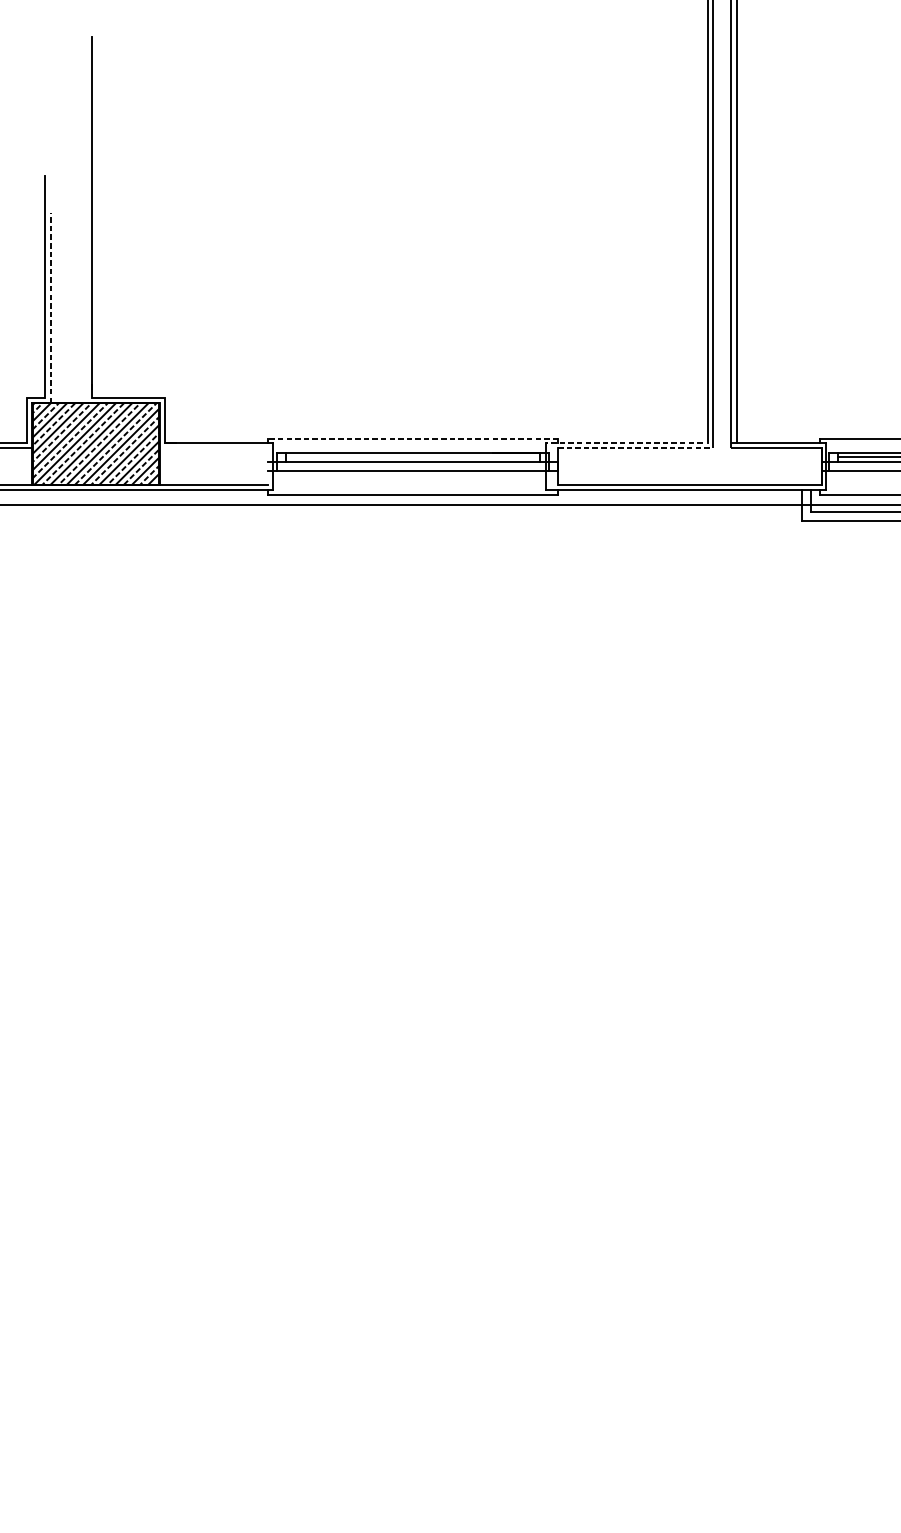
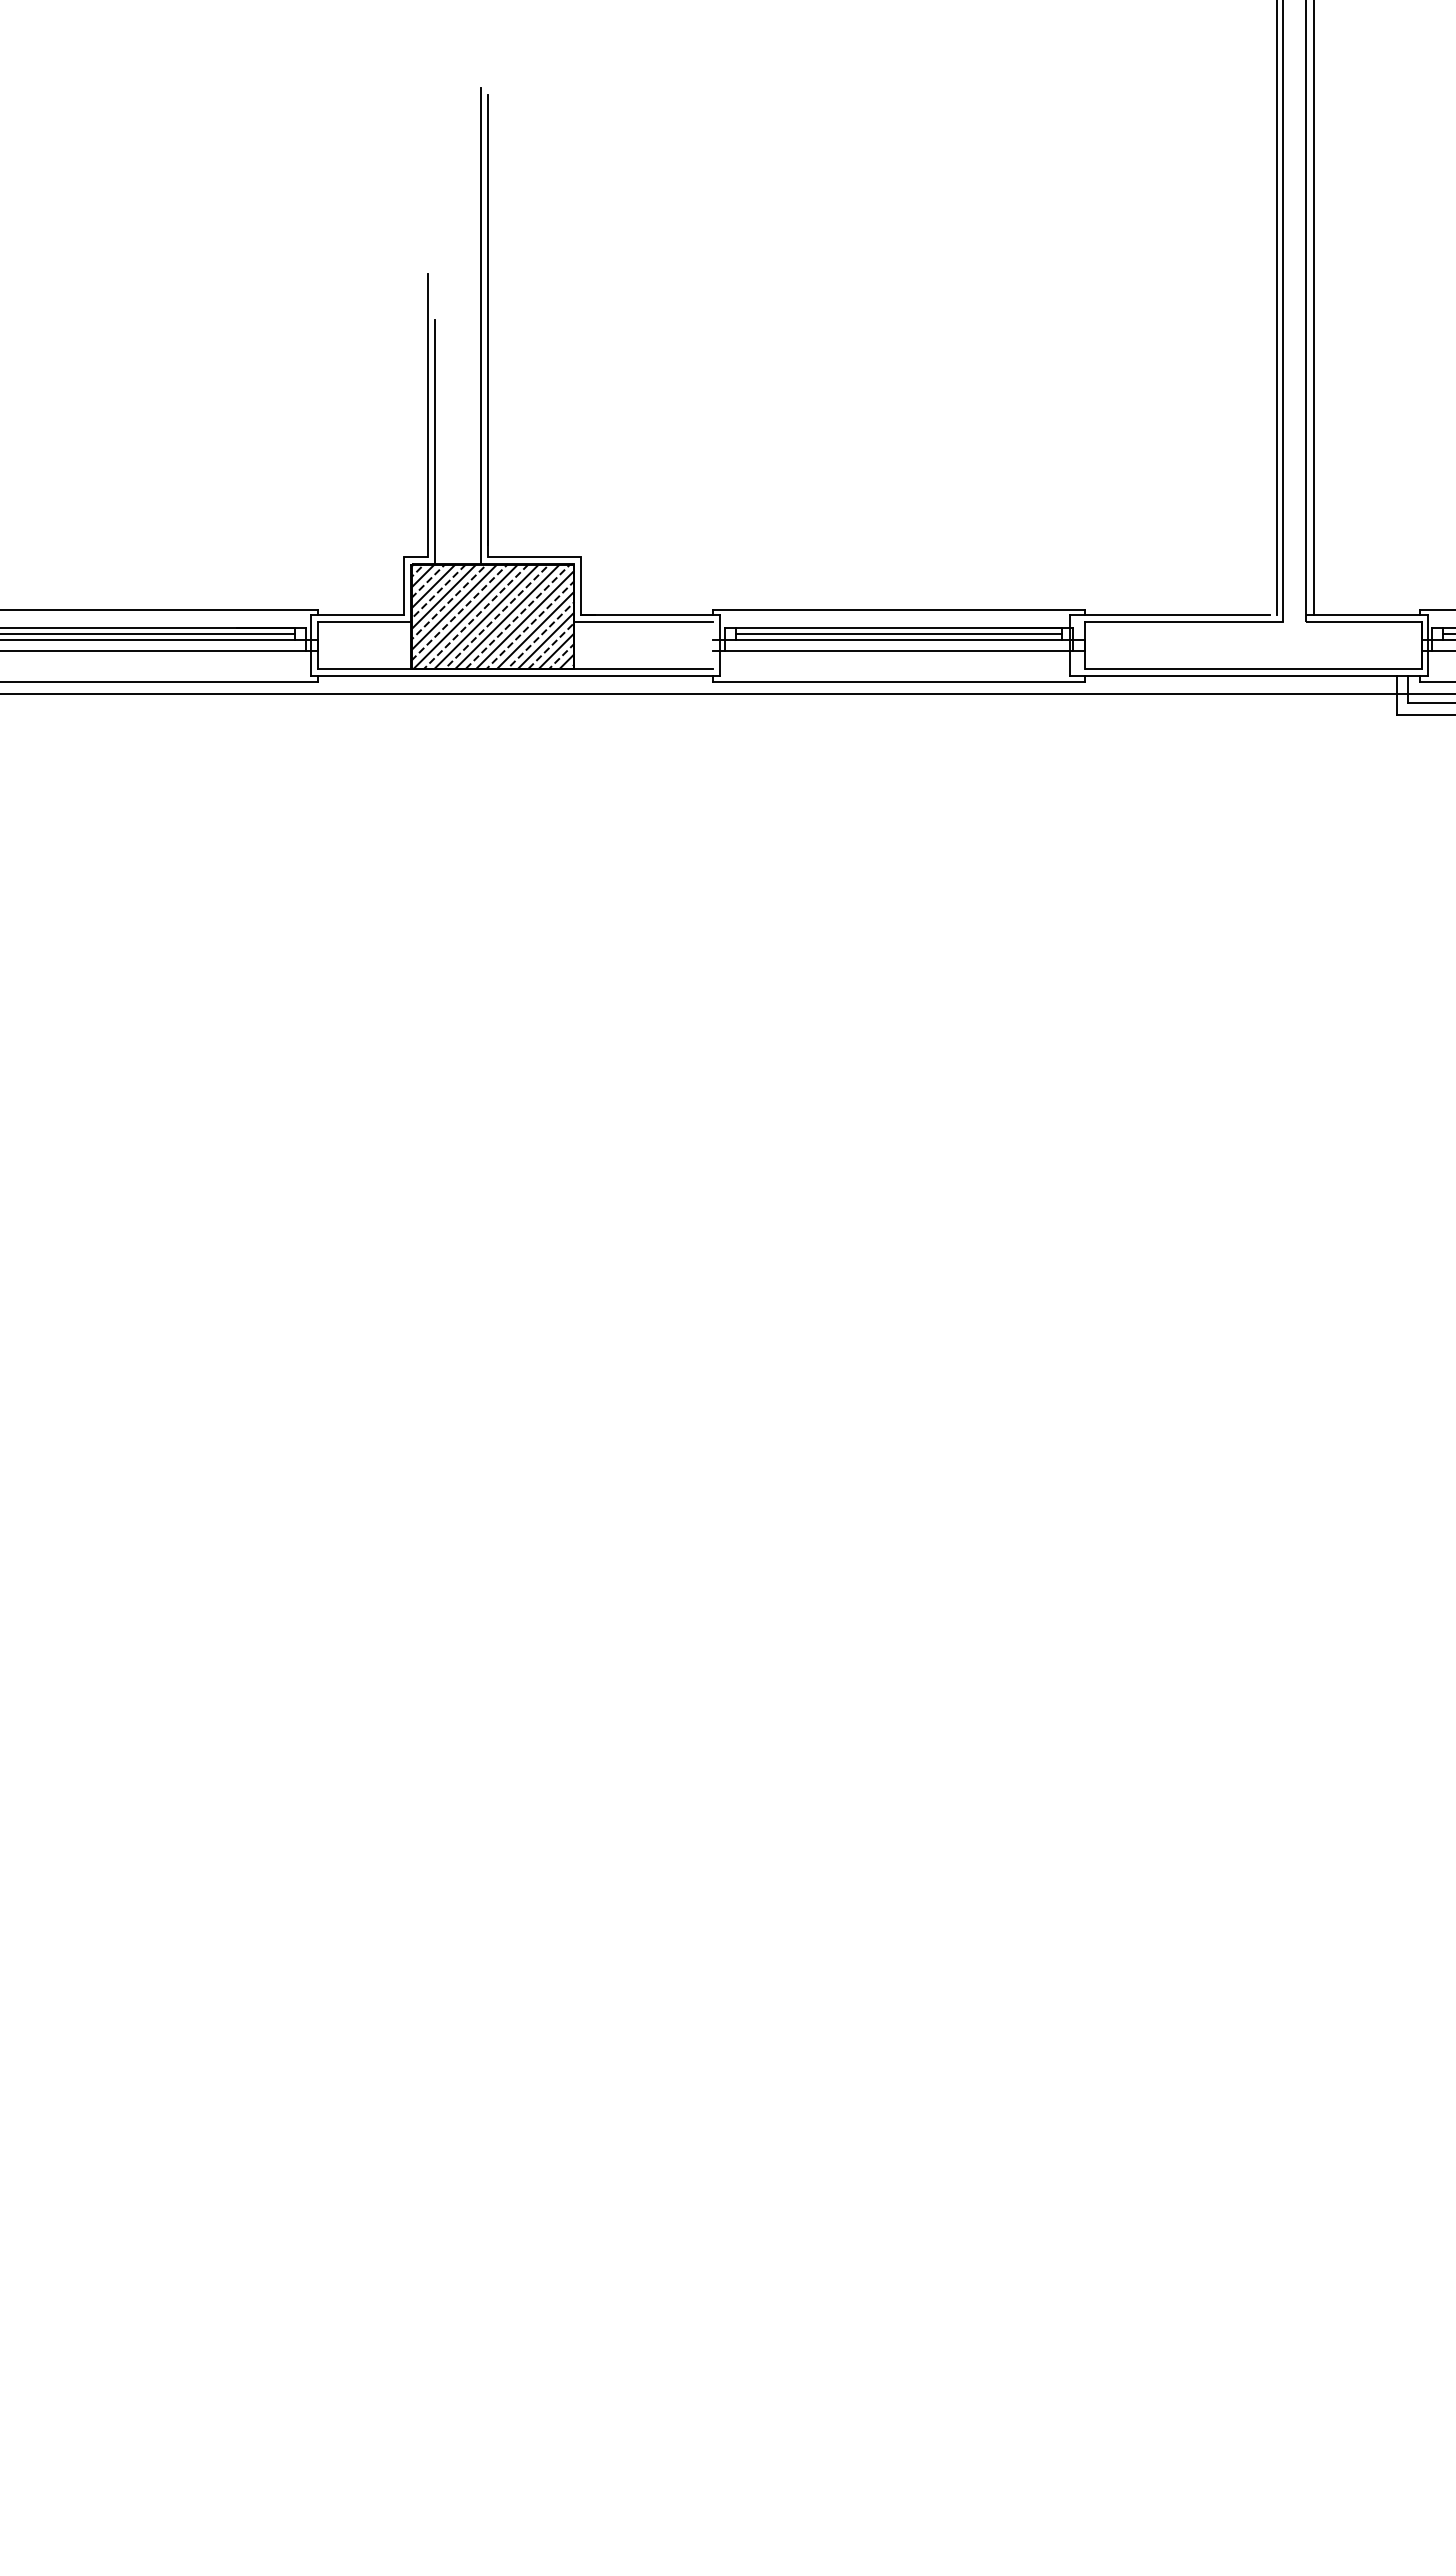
line: (87, 216) -> (481, 325), added
line: (50, 308) -> (434, 442), dashed -> solid
line: (412, 438) -> (898, 609), dashed -> solid
line: (624, 443) -> (1169, 615), dashed -> solid
line: (212, 448) -> (642, 622), added
line: (635, 448) -> (1183, 622), dashed -> solid
line: (412, 457) -> (898, 633), added

